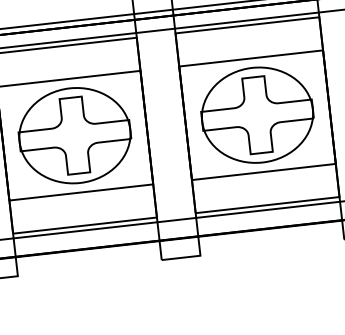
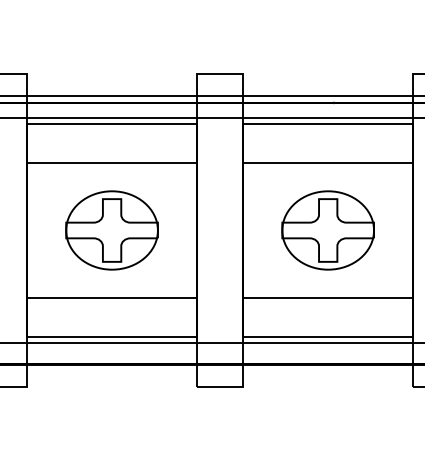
part: (256, 115) -> (327, 230), size x0.7
part: (74, 135) -> (111, 230), size x0.7

